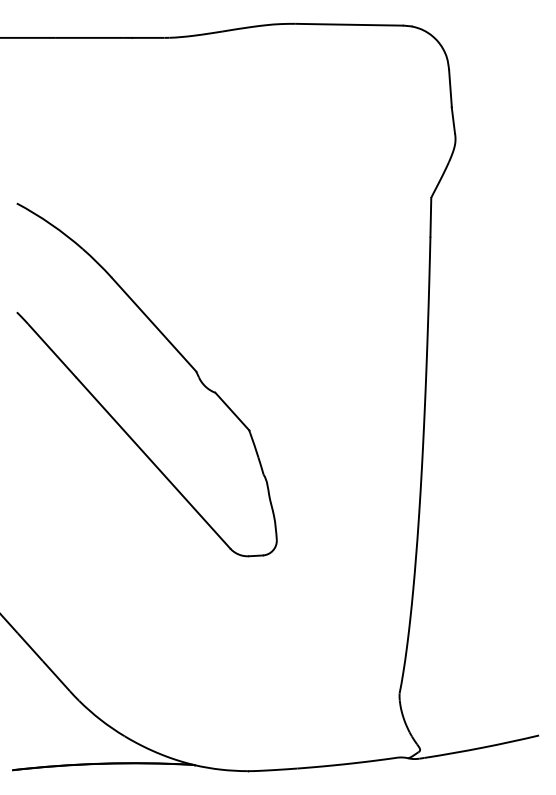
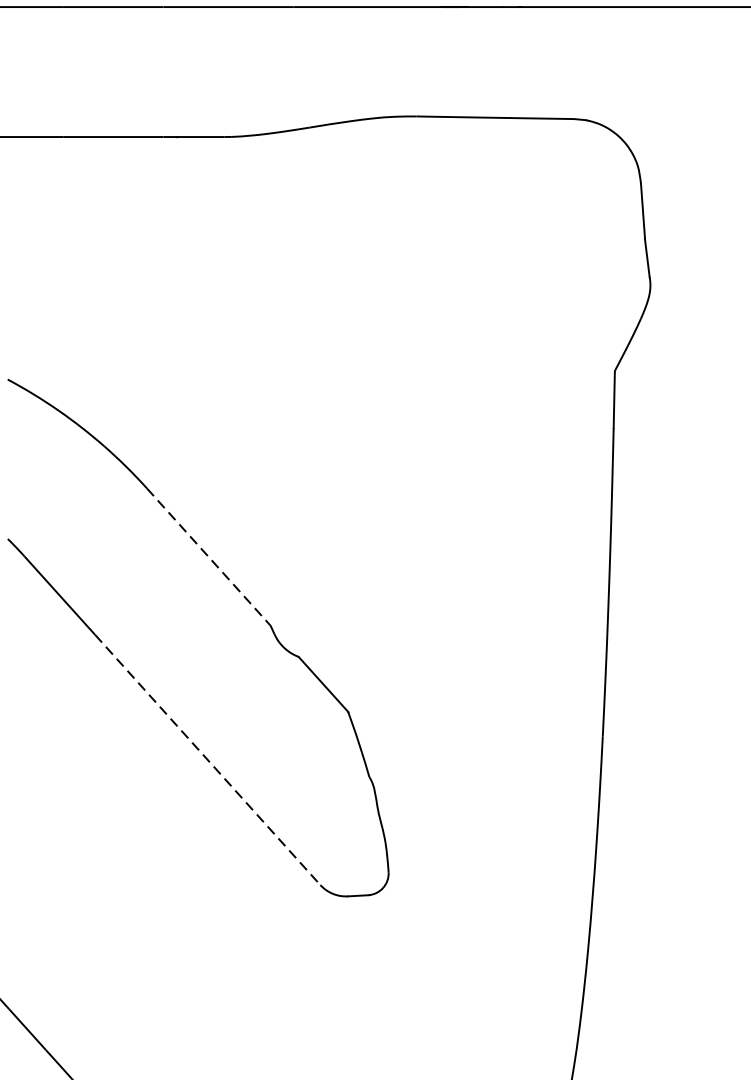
line: (154, 325) -> (209, 558), solid -> dashed
line: (153, 463) -> (207, 760), solid -> dashed

